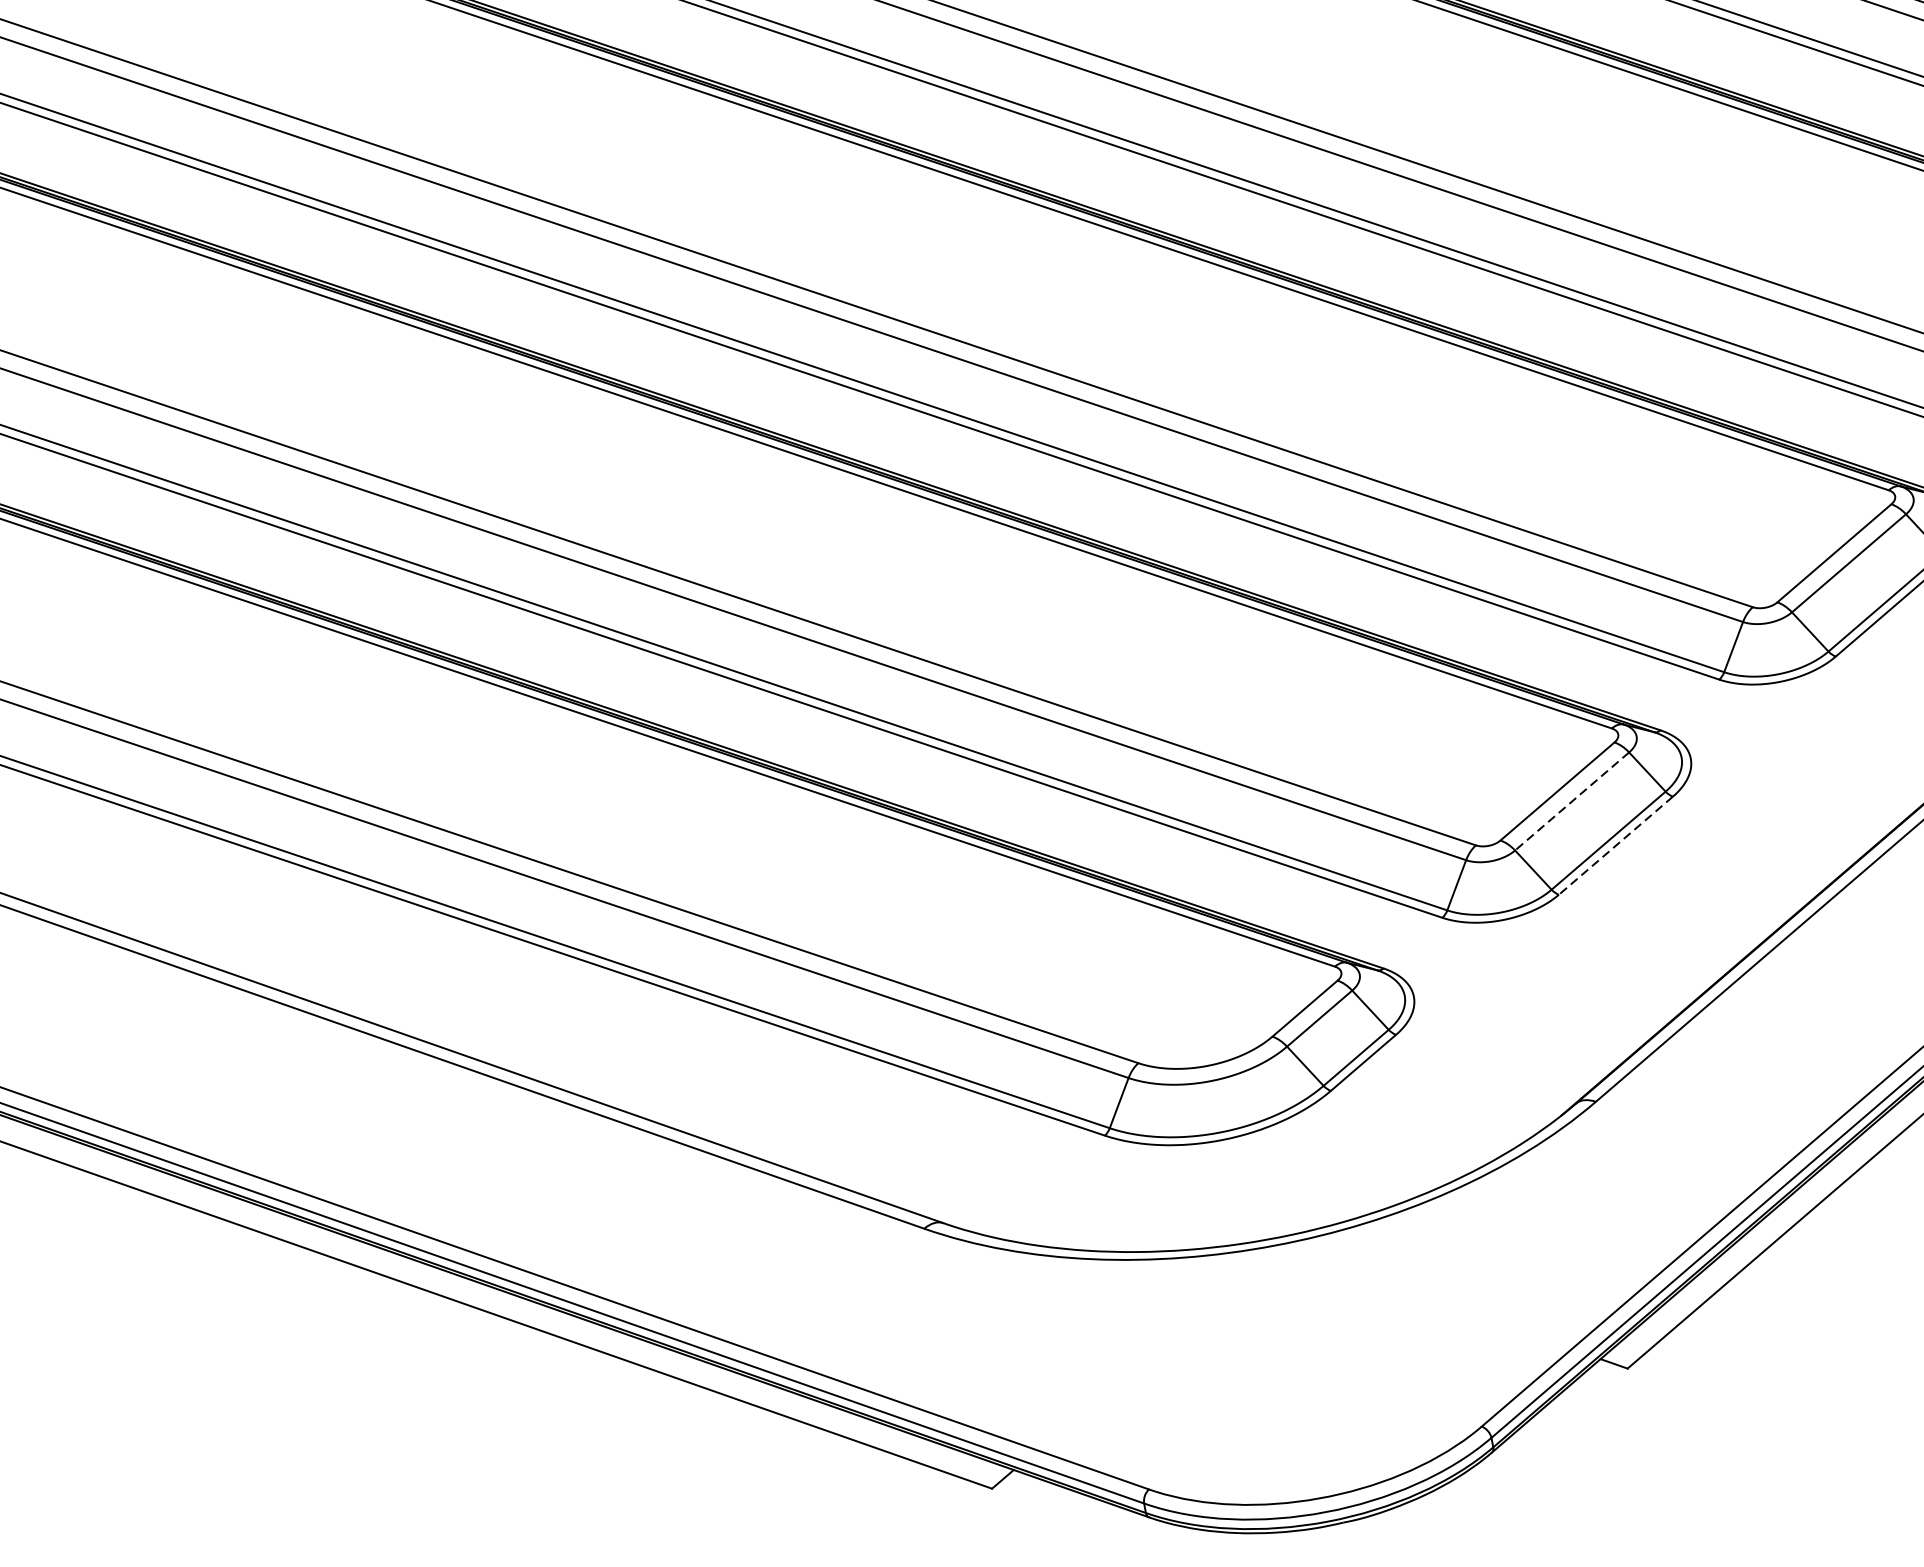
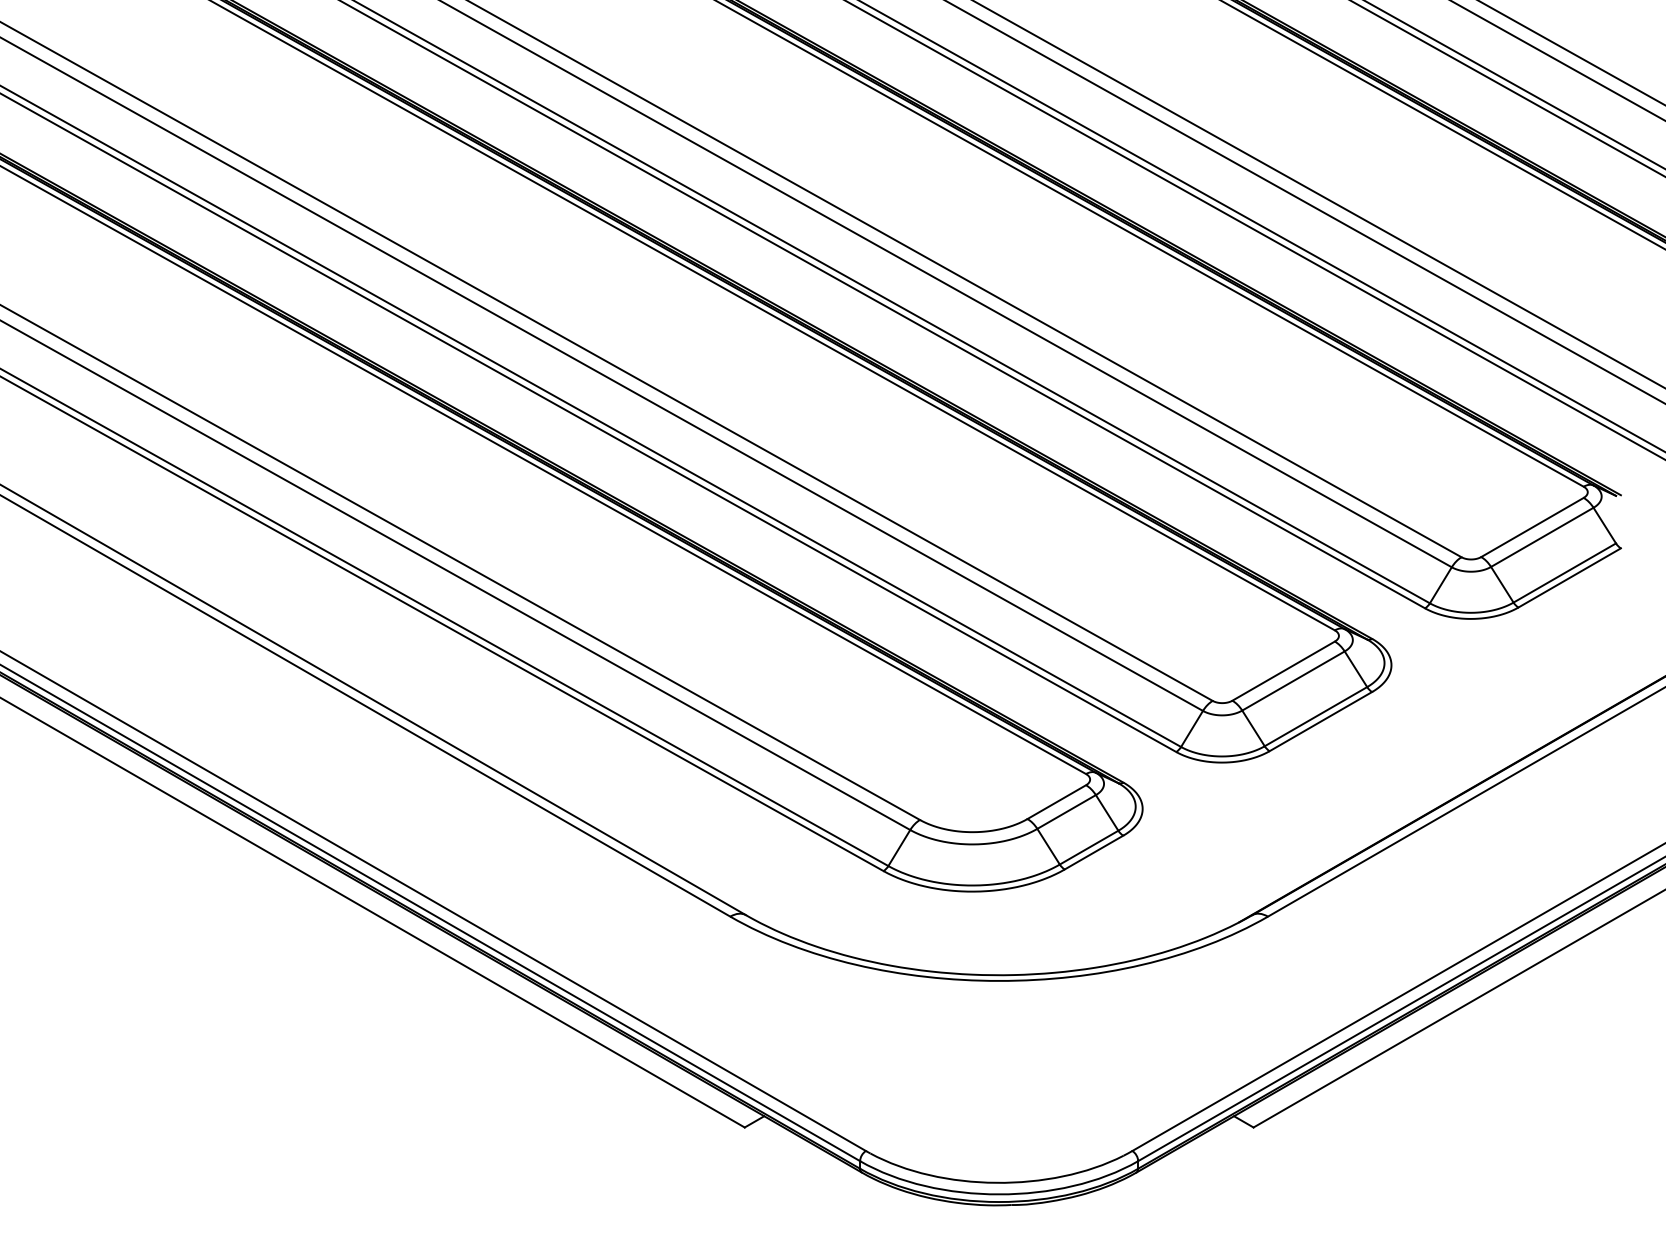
line: (1572, 802) -> (1293, 681), dashed -> solid
line: (1615, 845) -> (1320, 721), dashed -> solid

